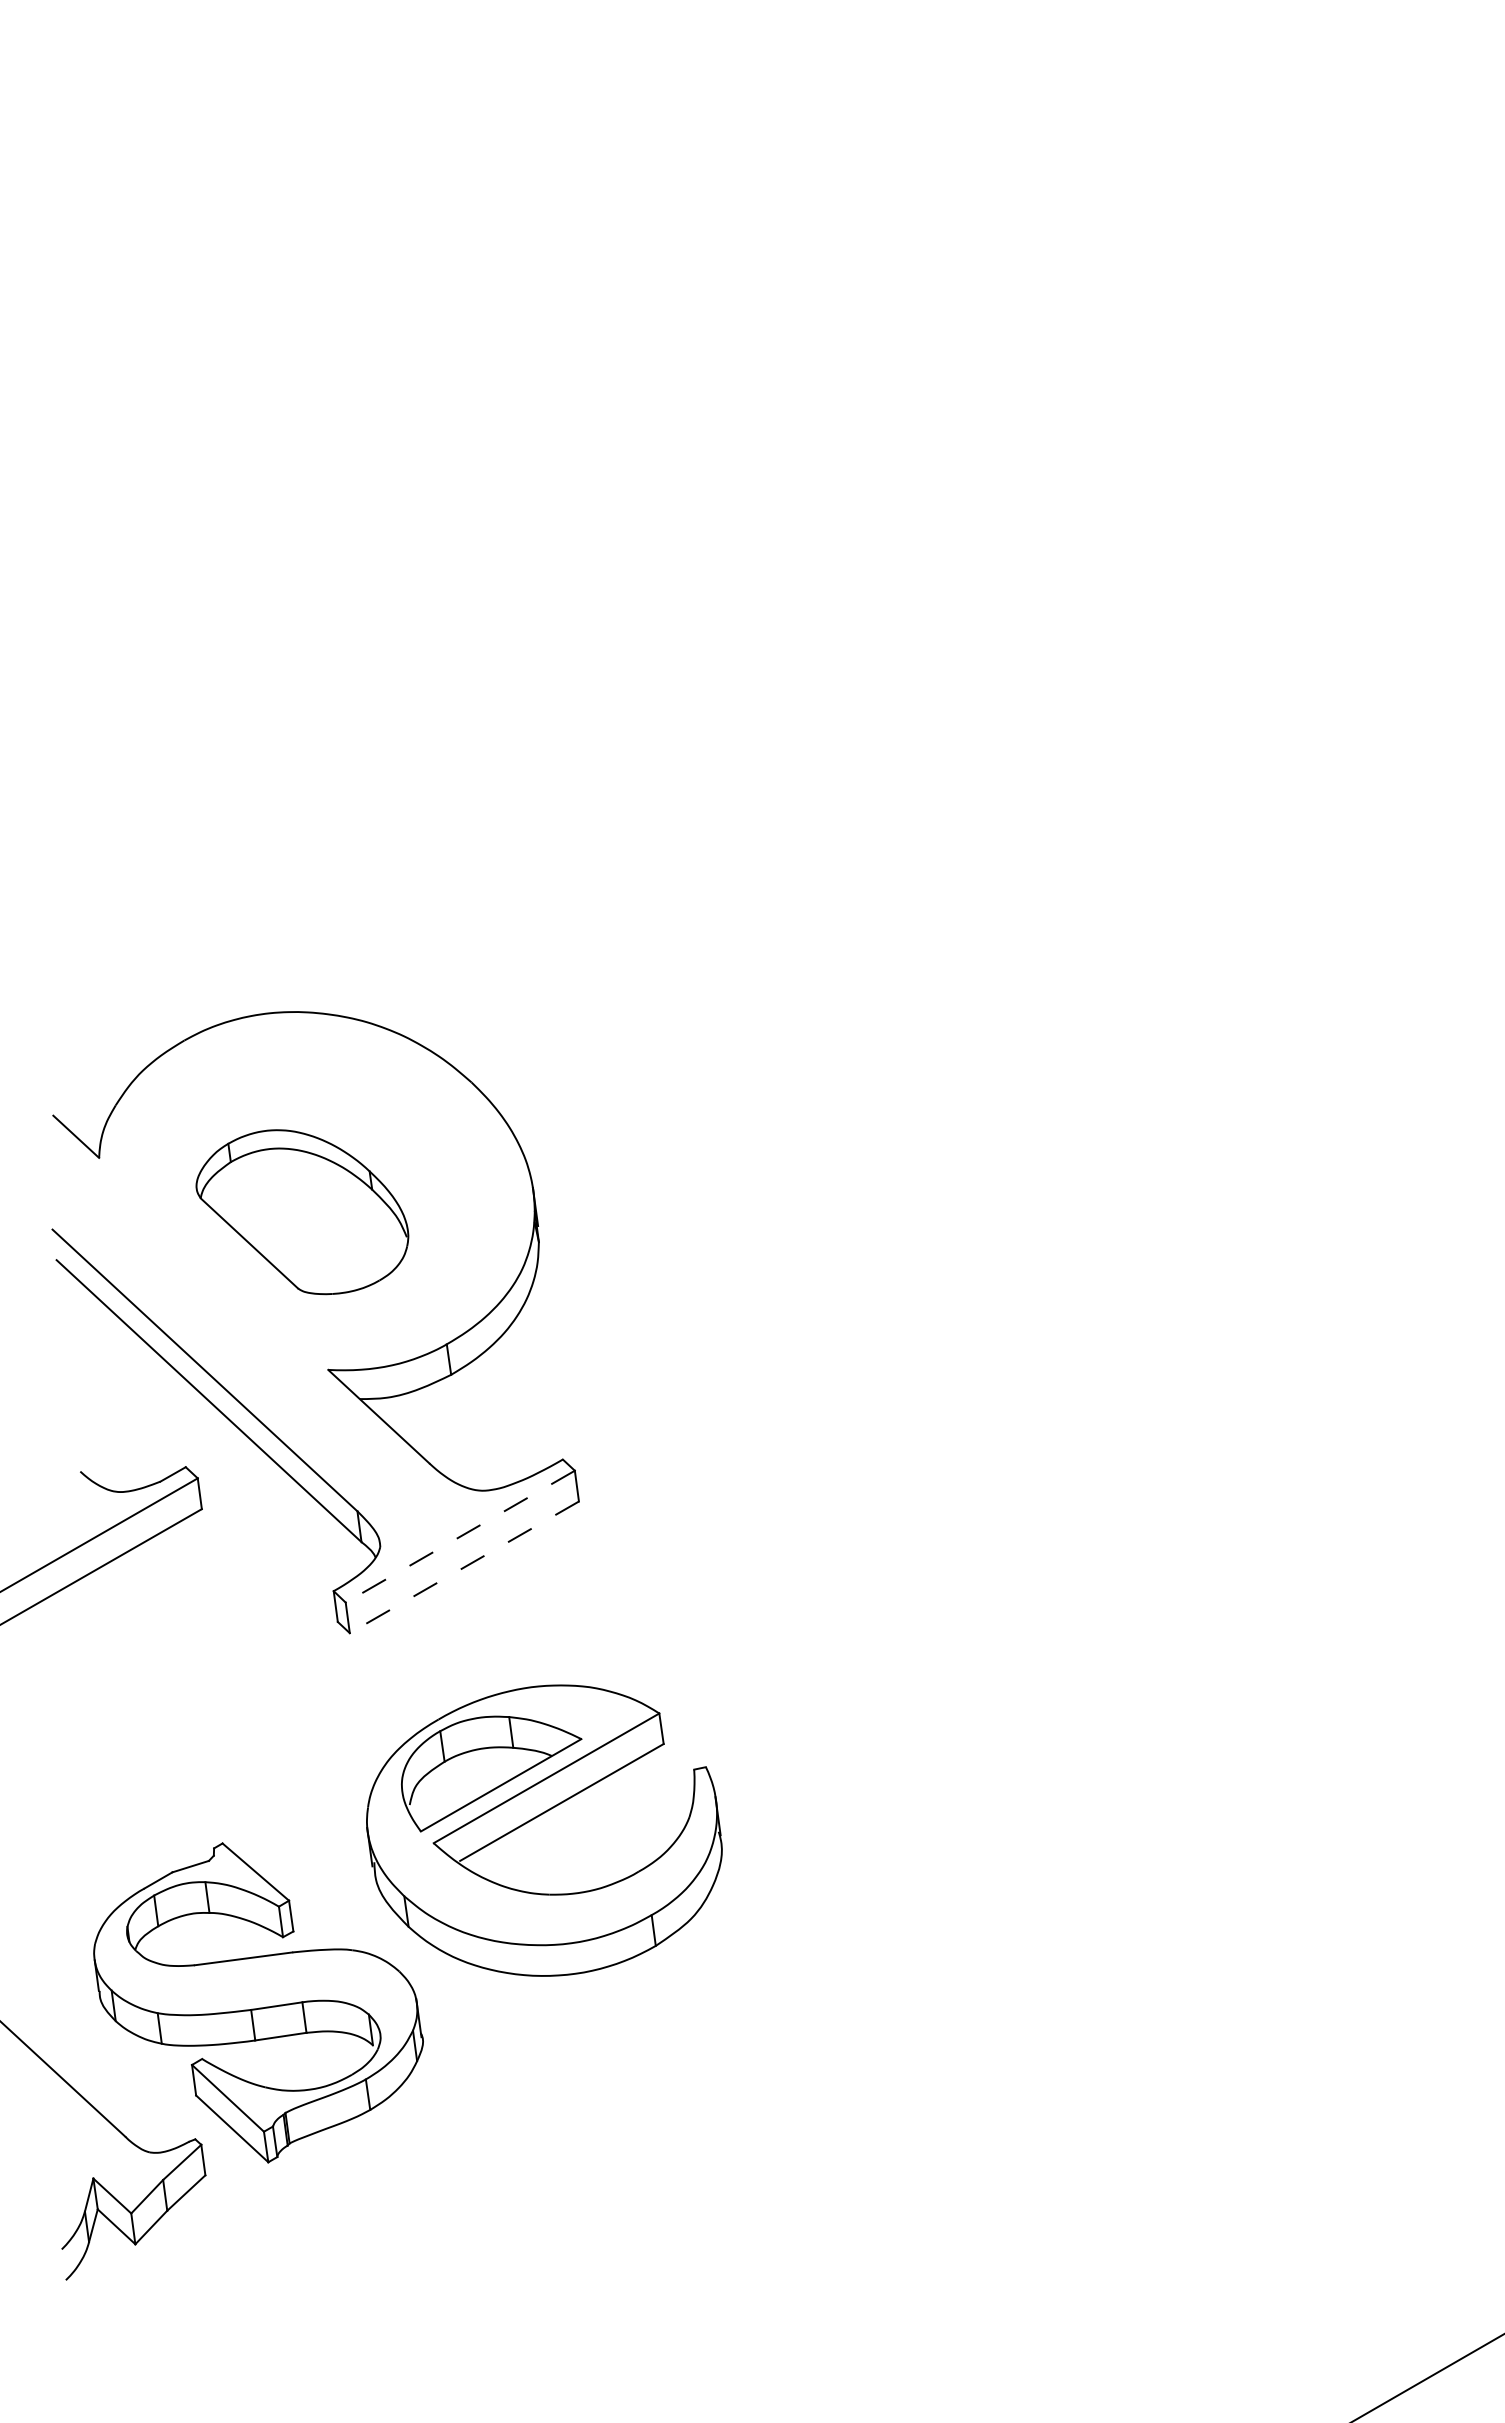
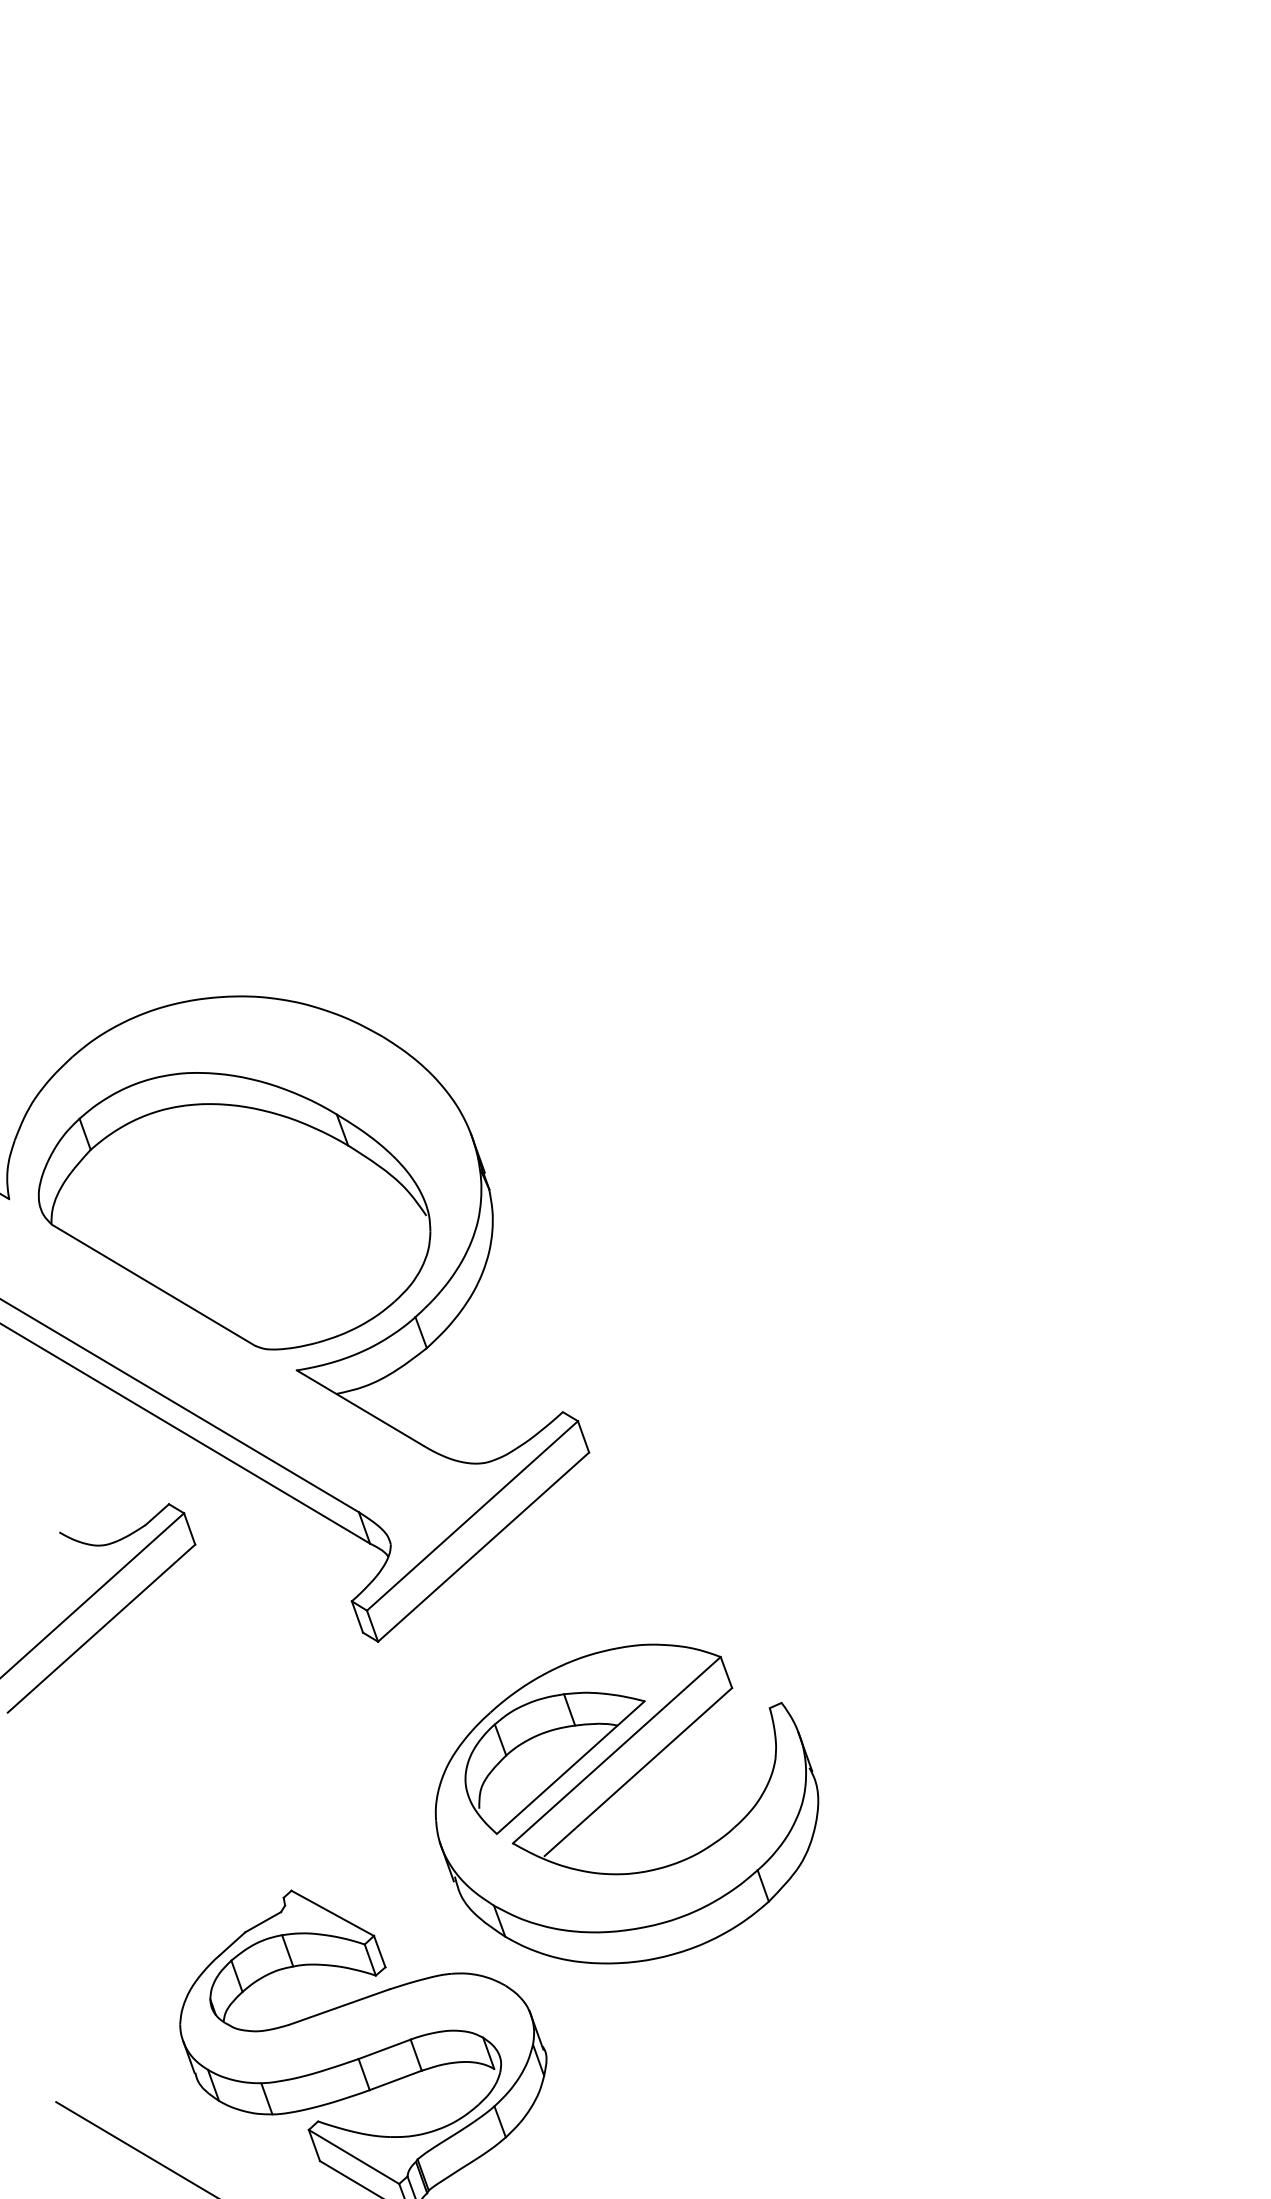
part: (302, 1211) -> (234, 1209), size x1.67
line: (459, 1536) -> (471, 1515), dashed -> solid
line: (463, 1567) -> (482, 1547), dashed -> solid

